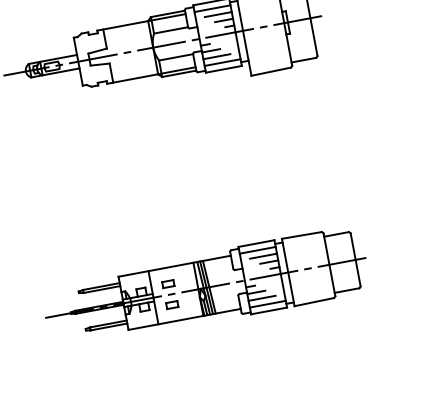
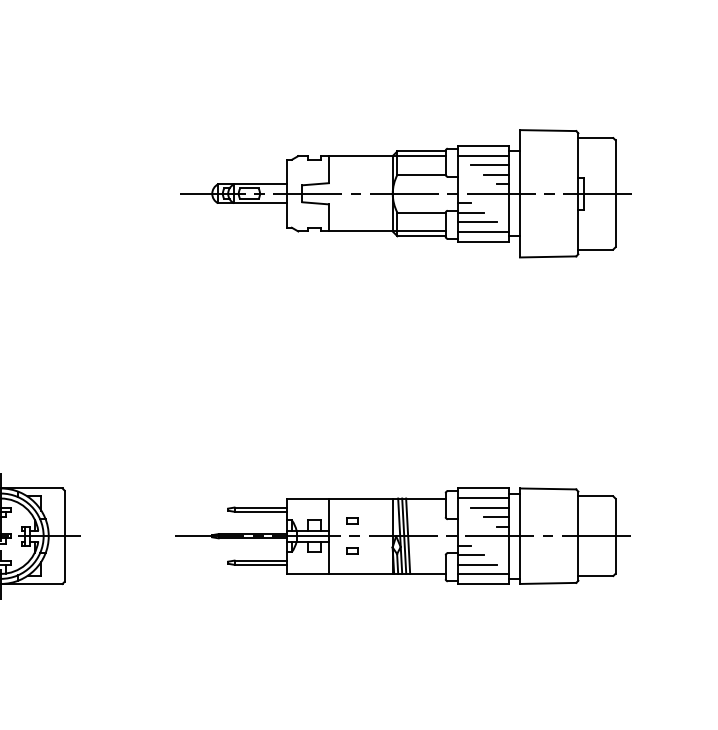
part: (168, 284) -> (352, 521), size x0.7
part: (171, 304) -> (352, 550), size x0.7

